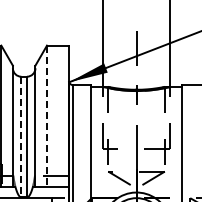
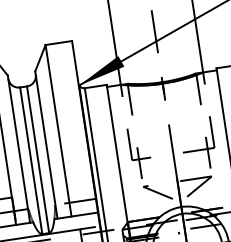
line: (47, 116) -> (59, 131), dashed -> solid
line: (21, 137) -> (31, 161), dashed -> solid

